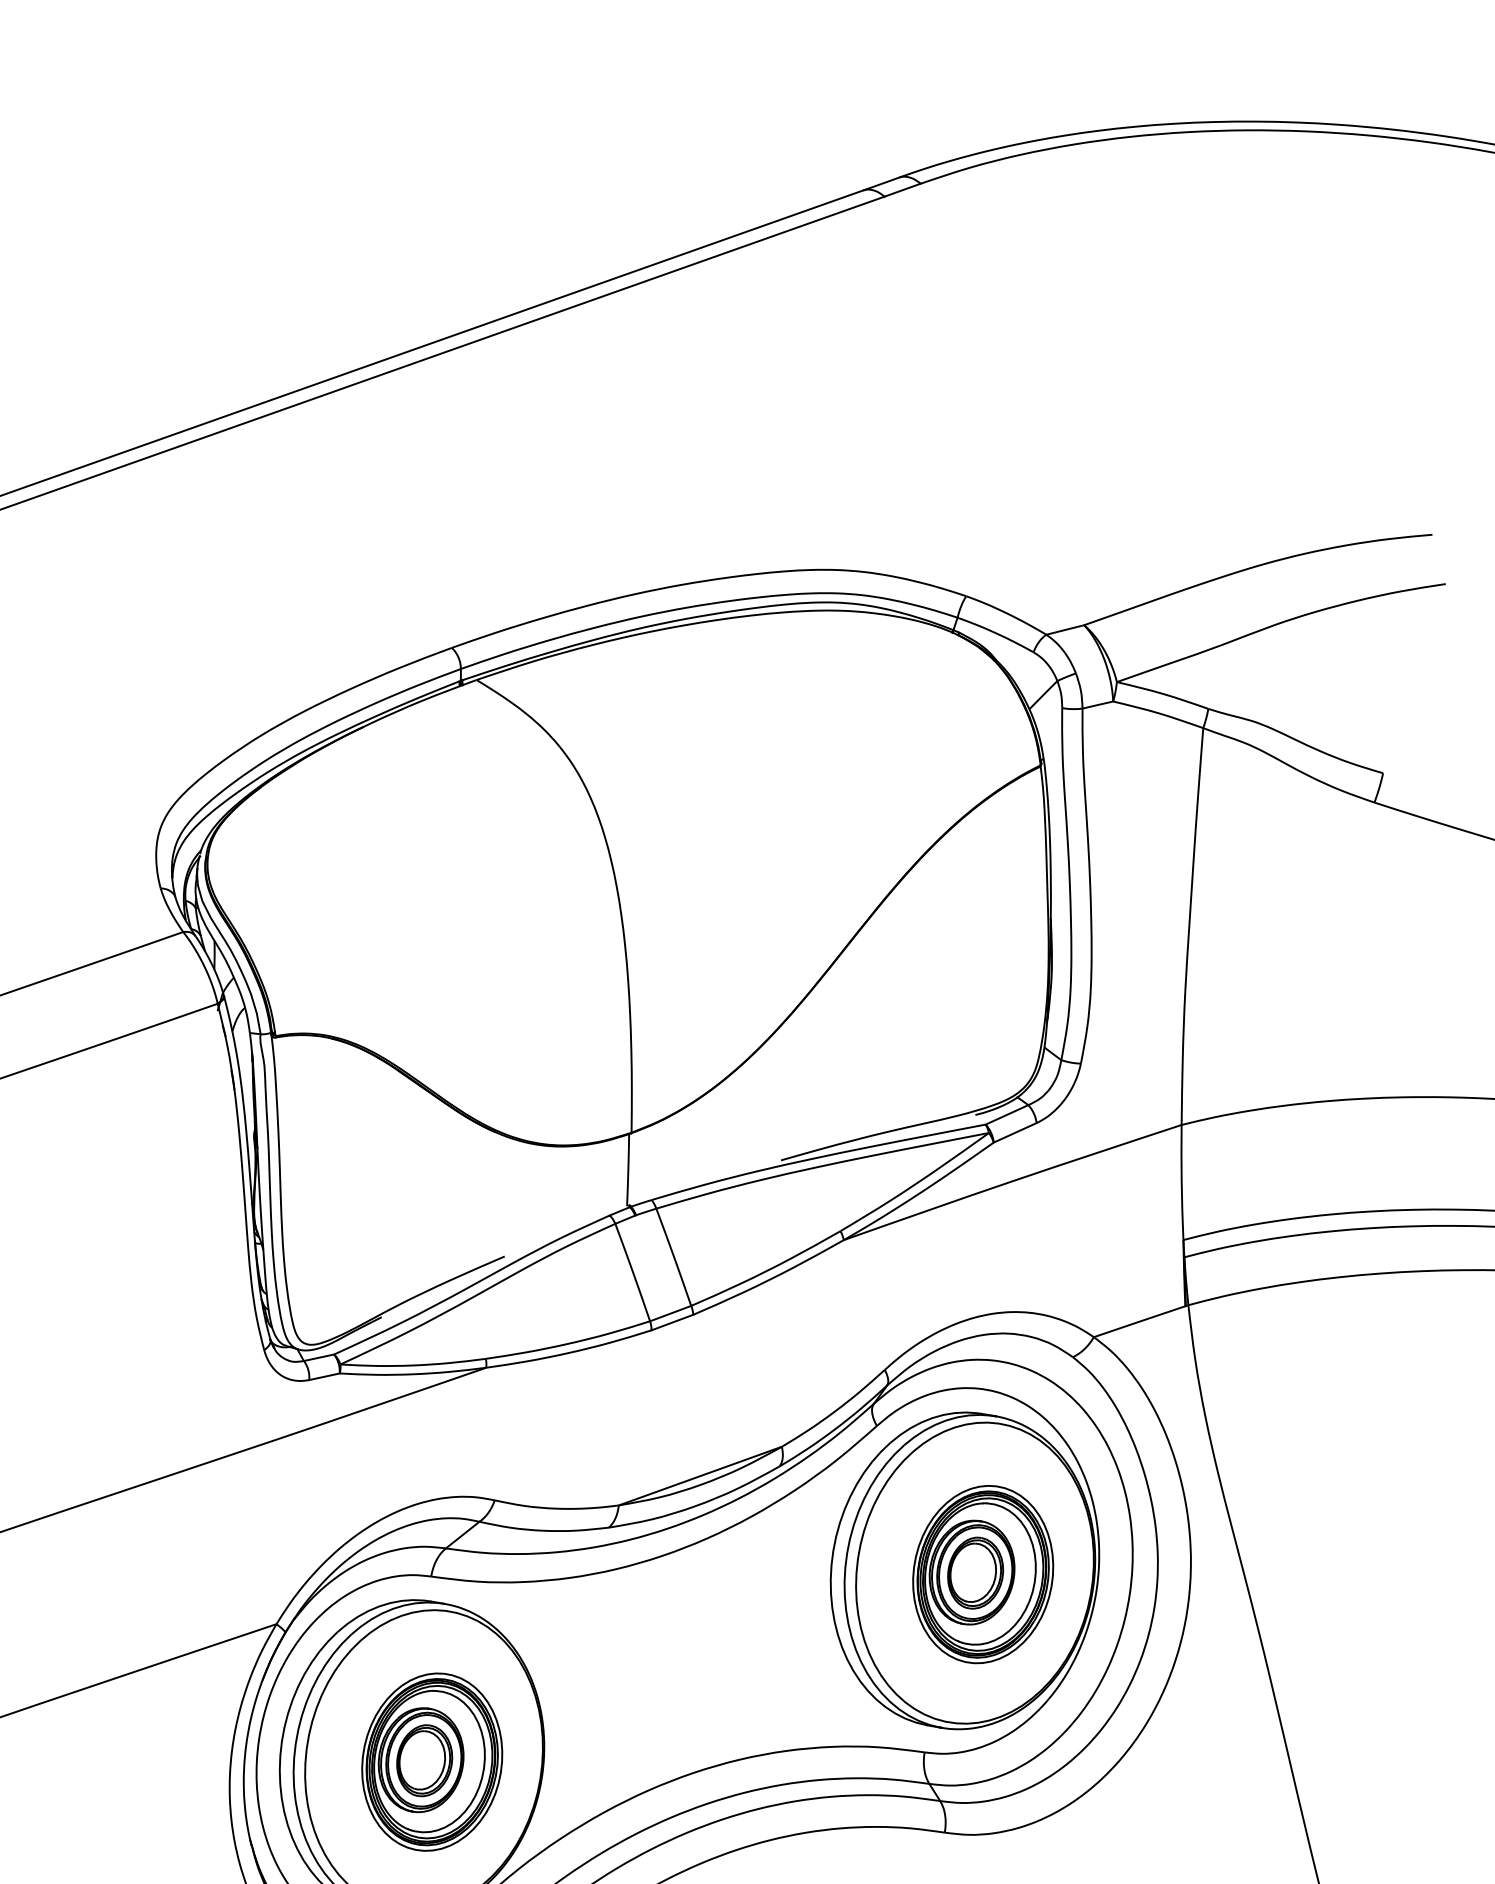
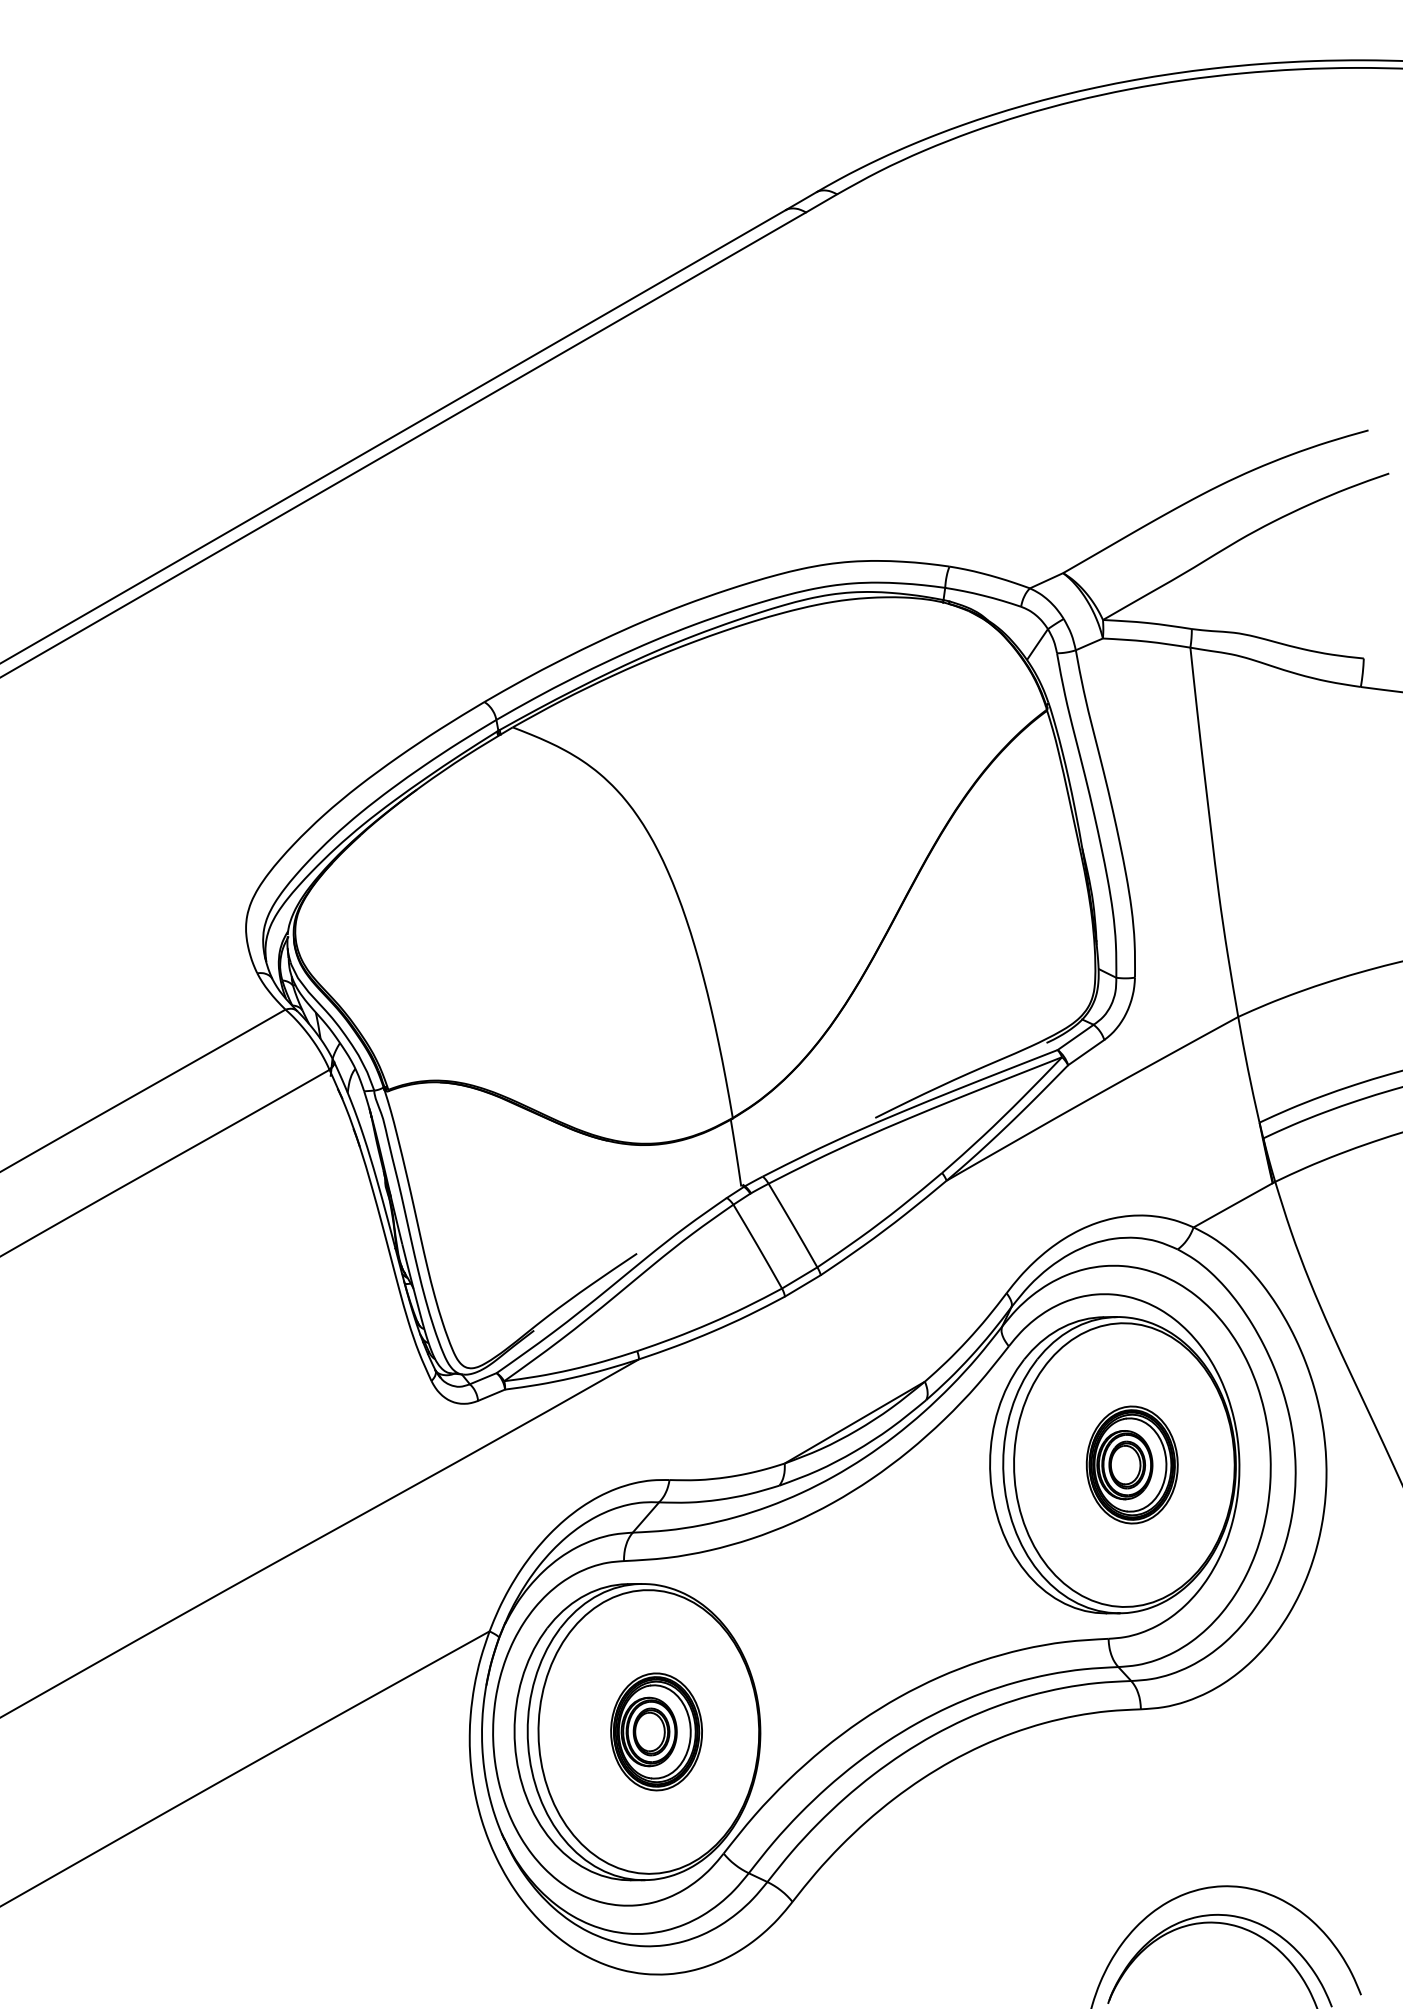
part: (983, 1574) -> (1132, 1464), size x0.7
part: (432, 1761) -> (656, 1731), size x0.7

